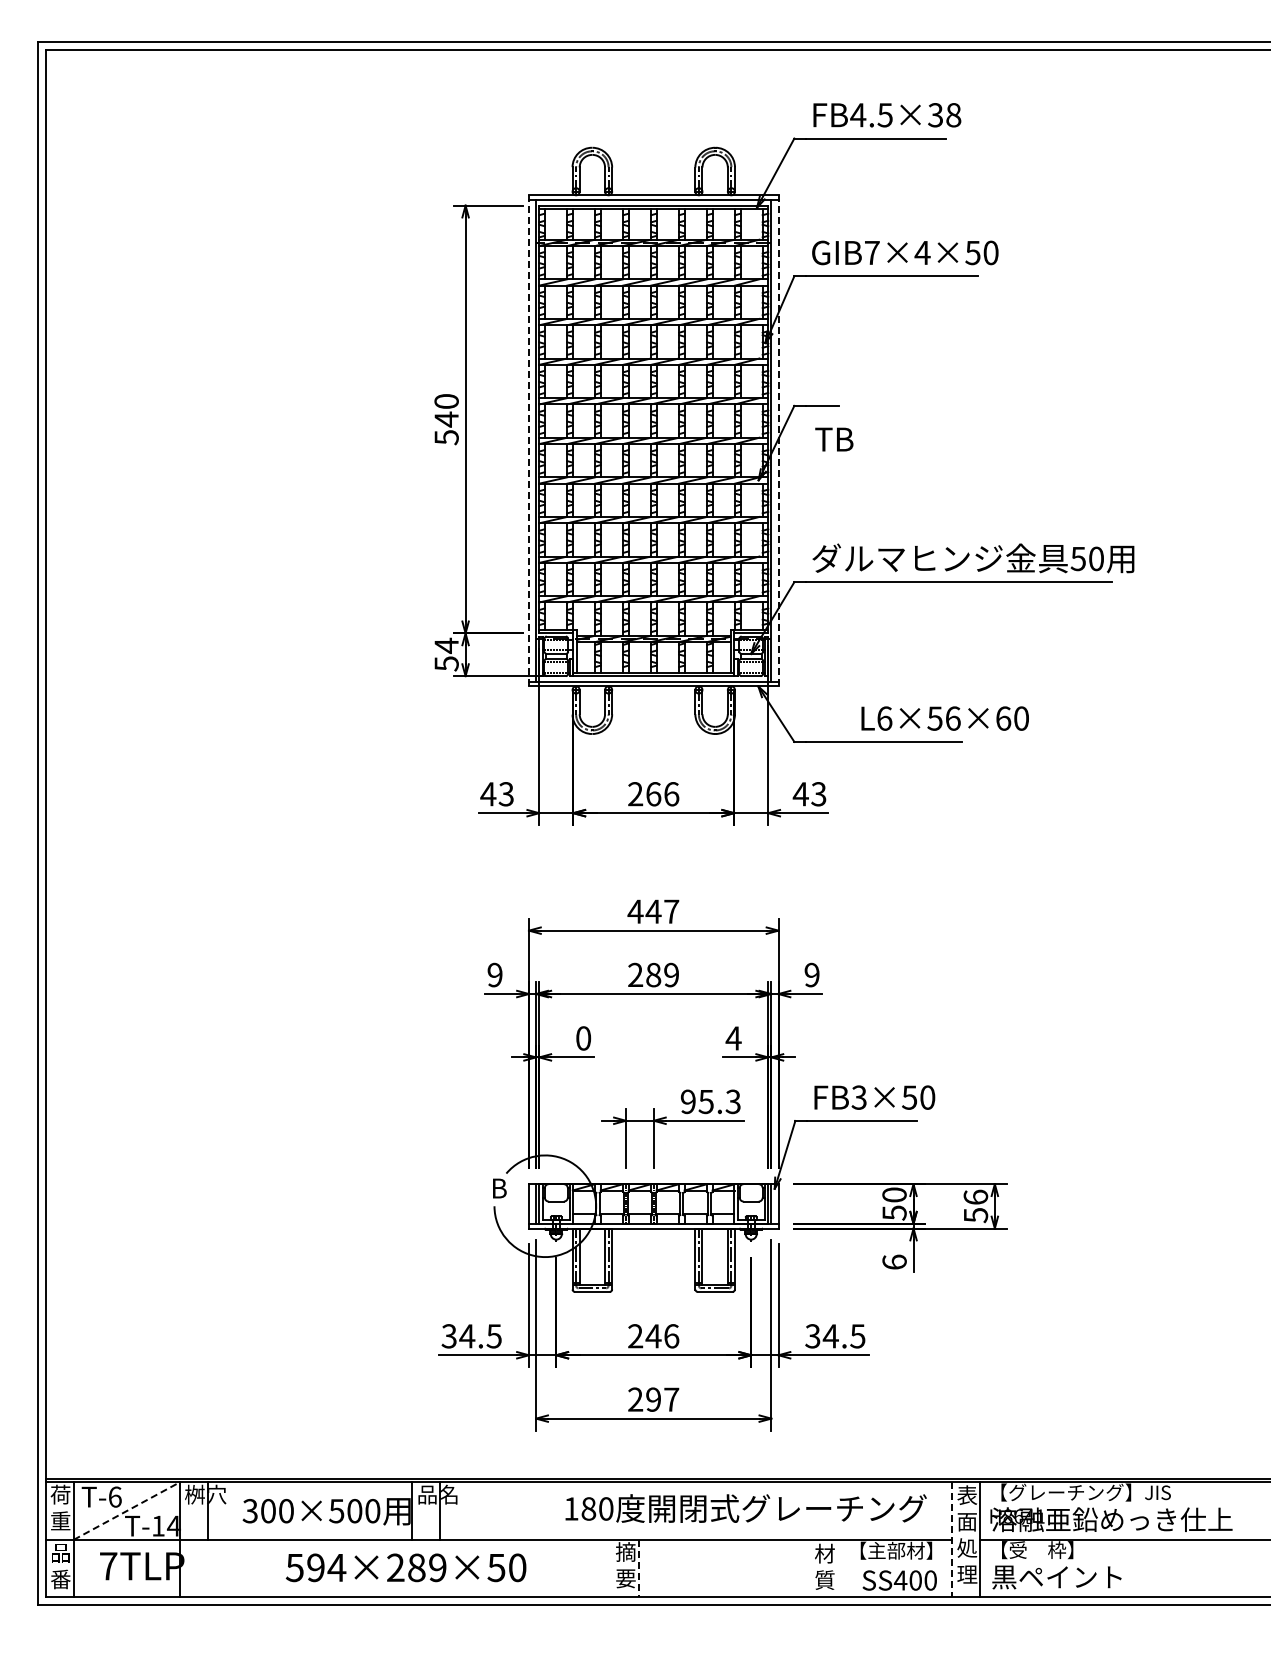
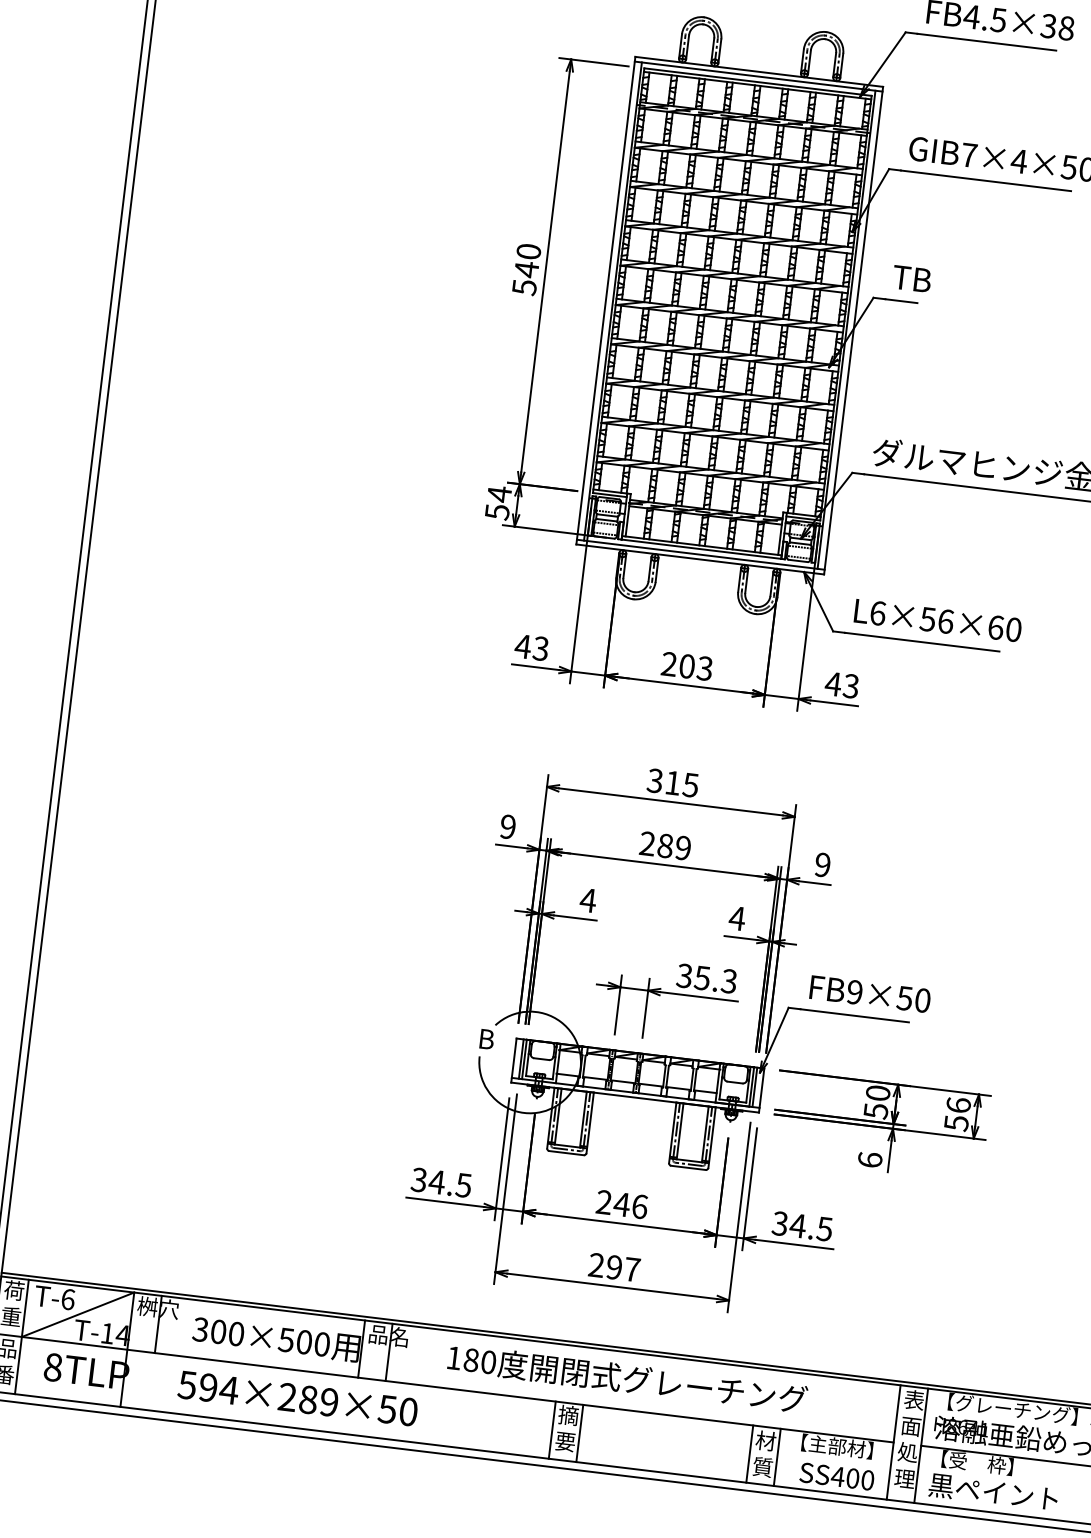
text: (834, 439) -> (912, 278), moved
line: (529, 440) -> (606, 300), dashed -> solid
line: (778, 440) -> (853, 330), dashed -> solid
text: (944, 718) -> (937, 620), moved
text: (662, 794) -> (695, 667), 266 -> 203
text: (653, 911) -> (672, 782), 447 -> 315
text: (583, 1038) -> (588, 900), 0 -> 4
text: (858, 1097) -> (854, 992), FB3×50 -> FB9×50
text: (687, 1102) -> (683, 976), 95.3 -> 35.3
text: (745, 1508) -> (627, 1378), moved
line: (127, 1510) -> (78, 1314), dashed -> solid
line: (951, 1539) -> (893, 1442), dashed -> solid
text: (108, 1566) -> (53, 1367), 7TLP -> 8TLP
text: (405, 1567) -> (297, 1398), moved
line: (611, 1568) -> (552, 1430), added
line: (639, 1568) -> (580, 1433), dashed -> solid
line: (810, 1568) -> (749, 1453), added
line: (838, 1568) -> (777, 1457), added

